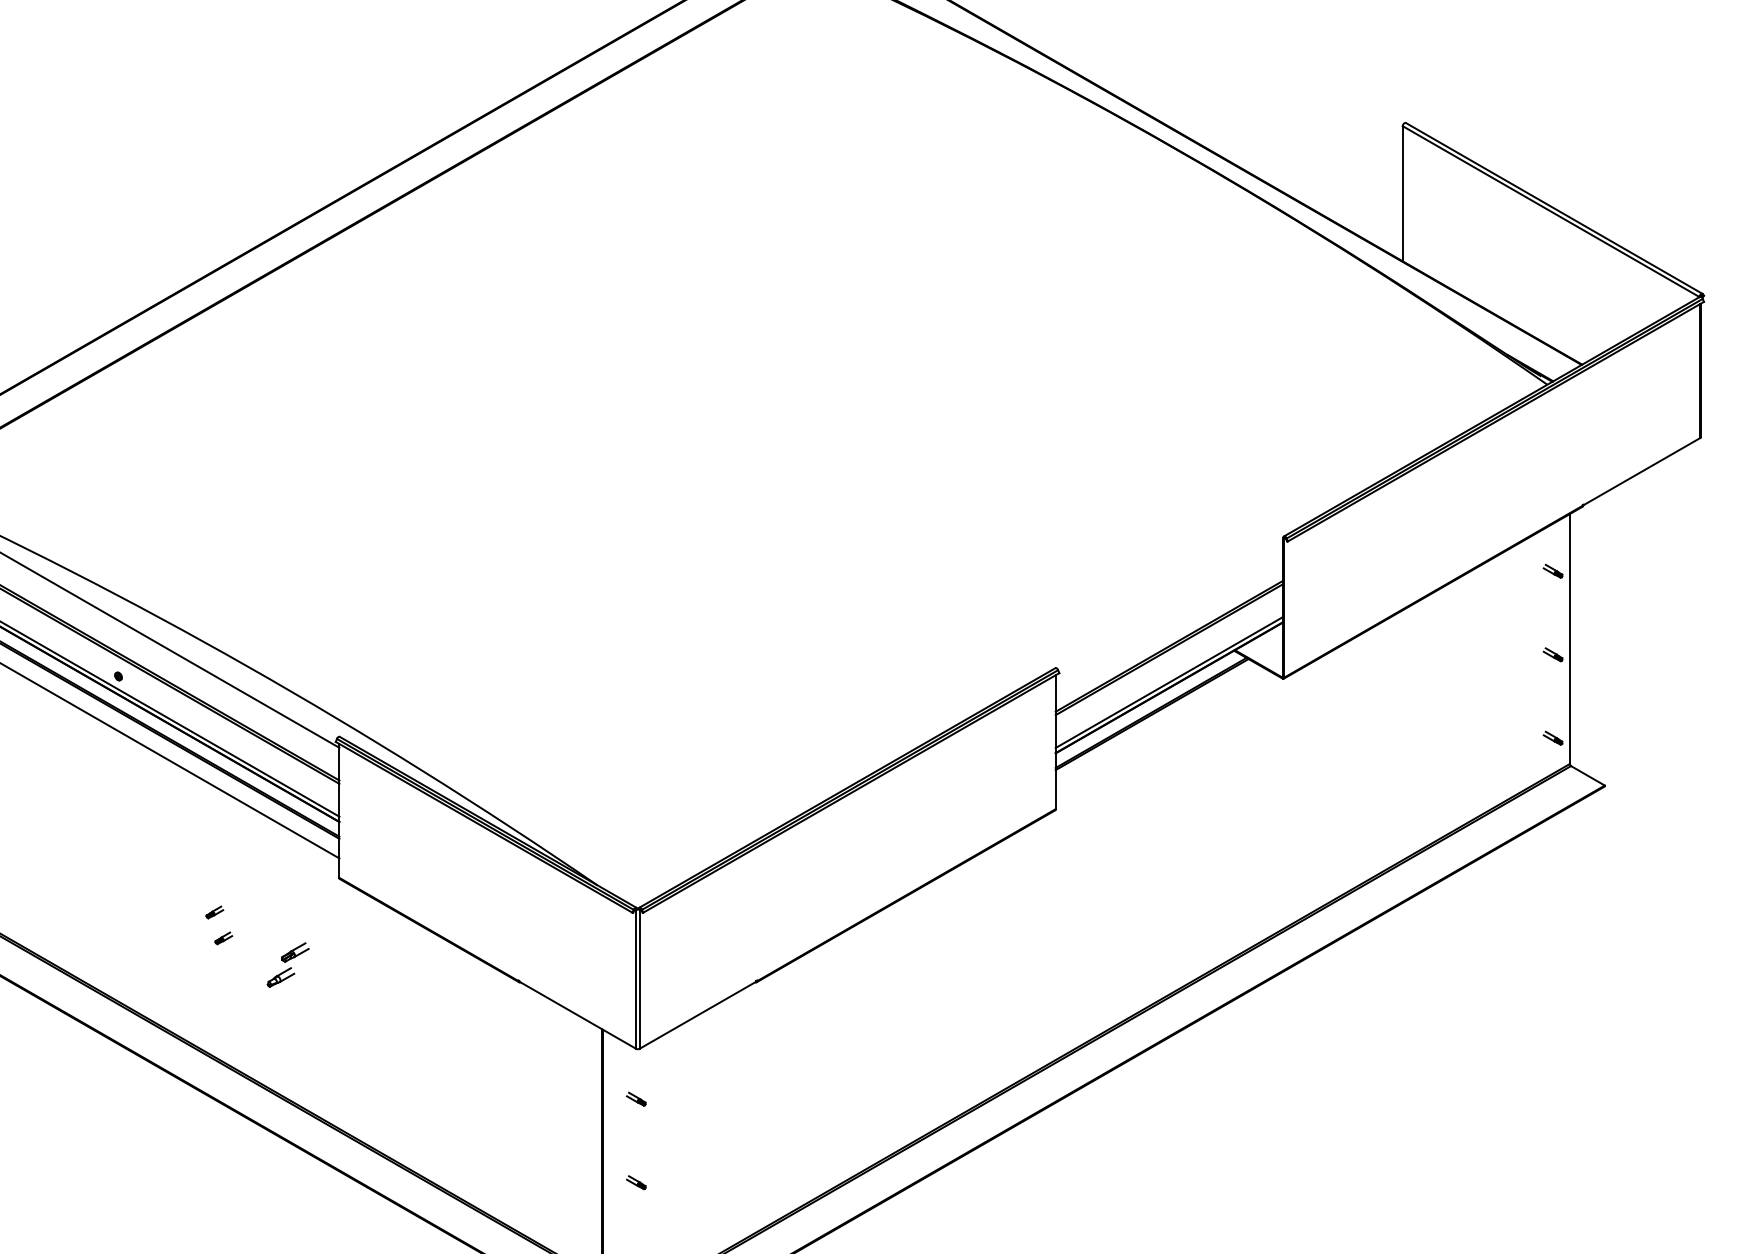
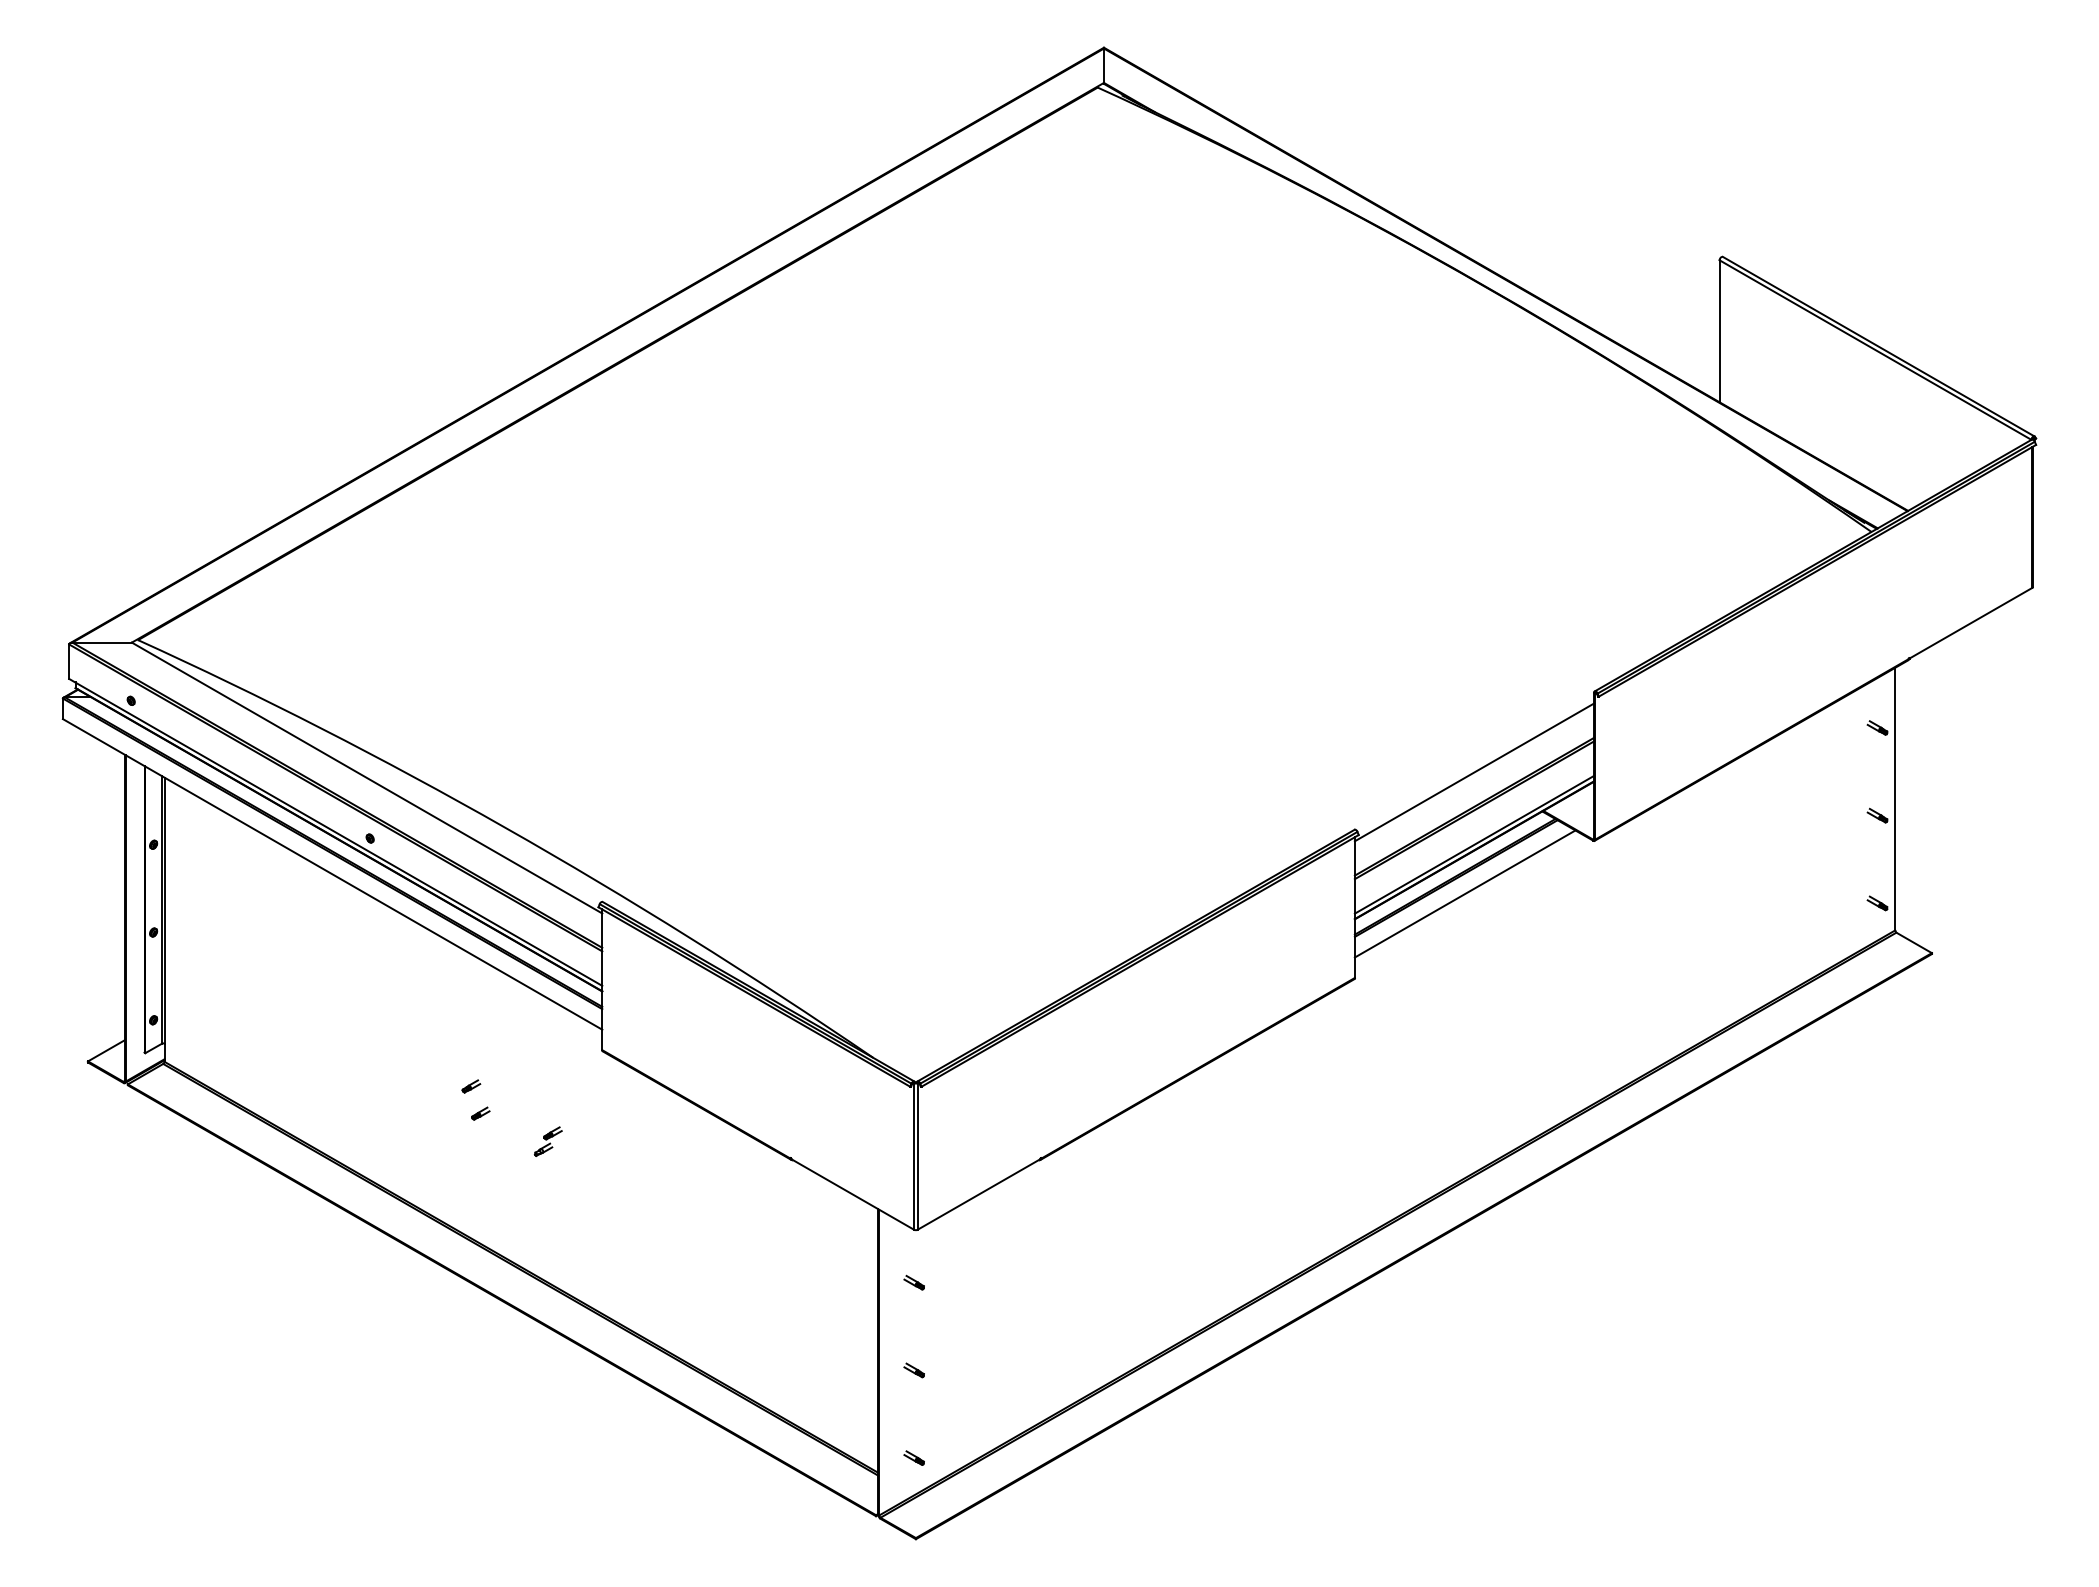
line: (1169, 613) -> (1474, 772), added
line: (1159, 728) -> (1464, 893), added
part: (287, 964) -> (547, 1141), size x0.62

